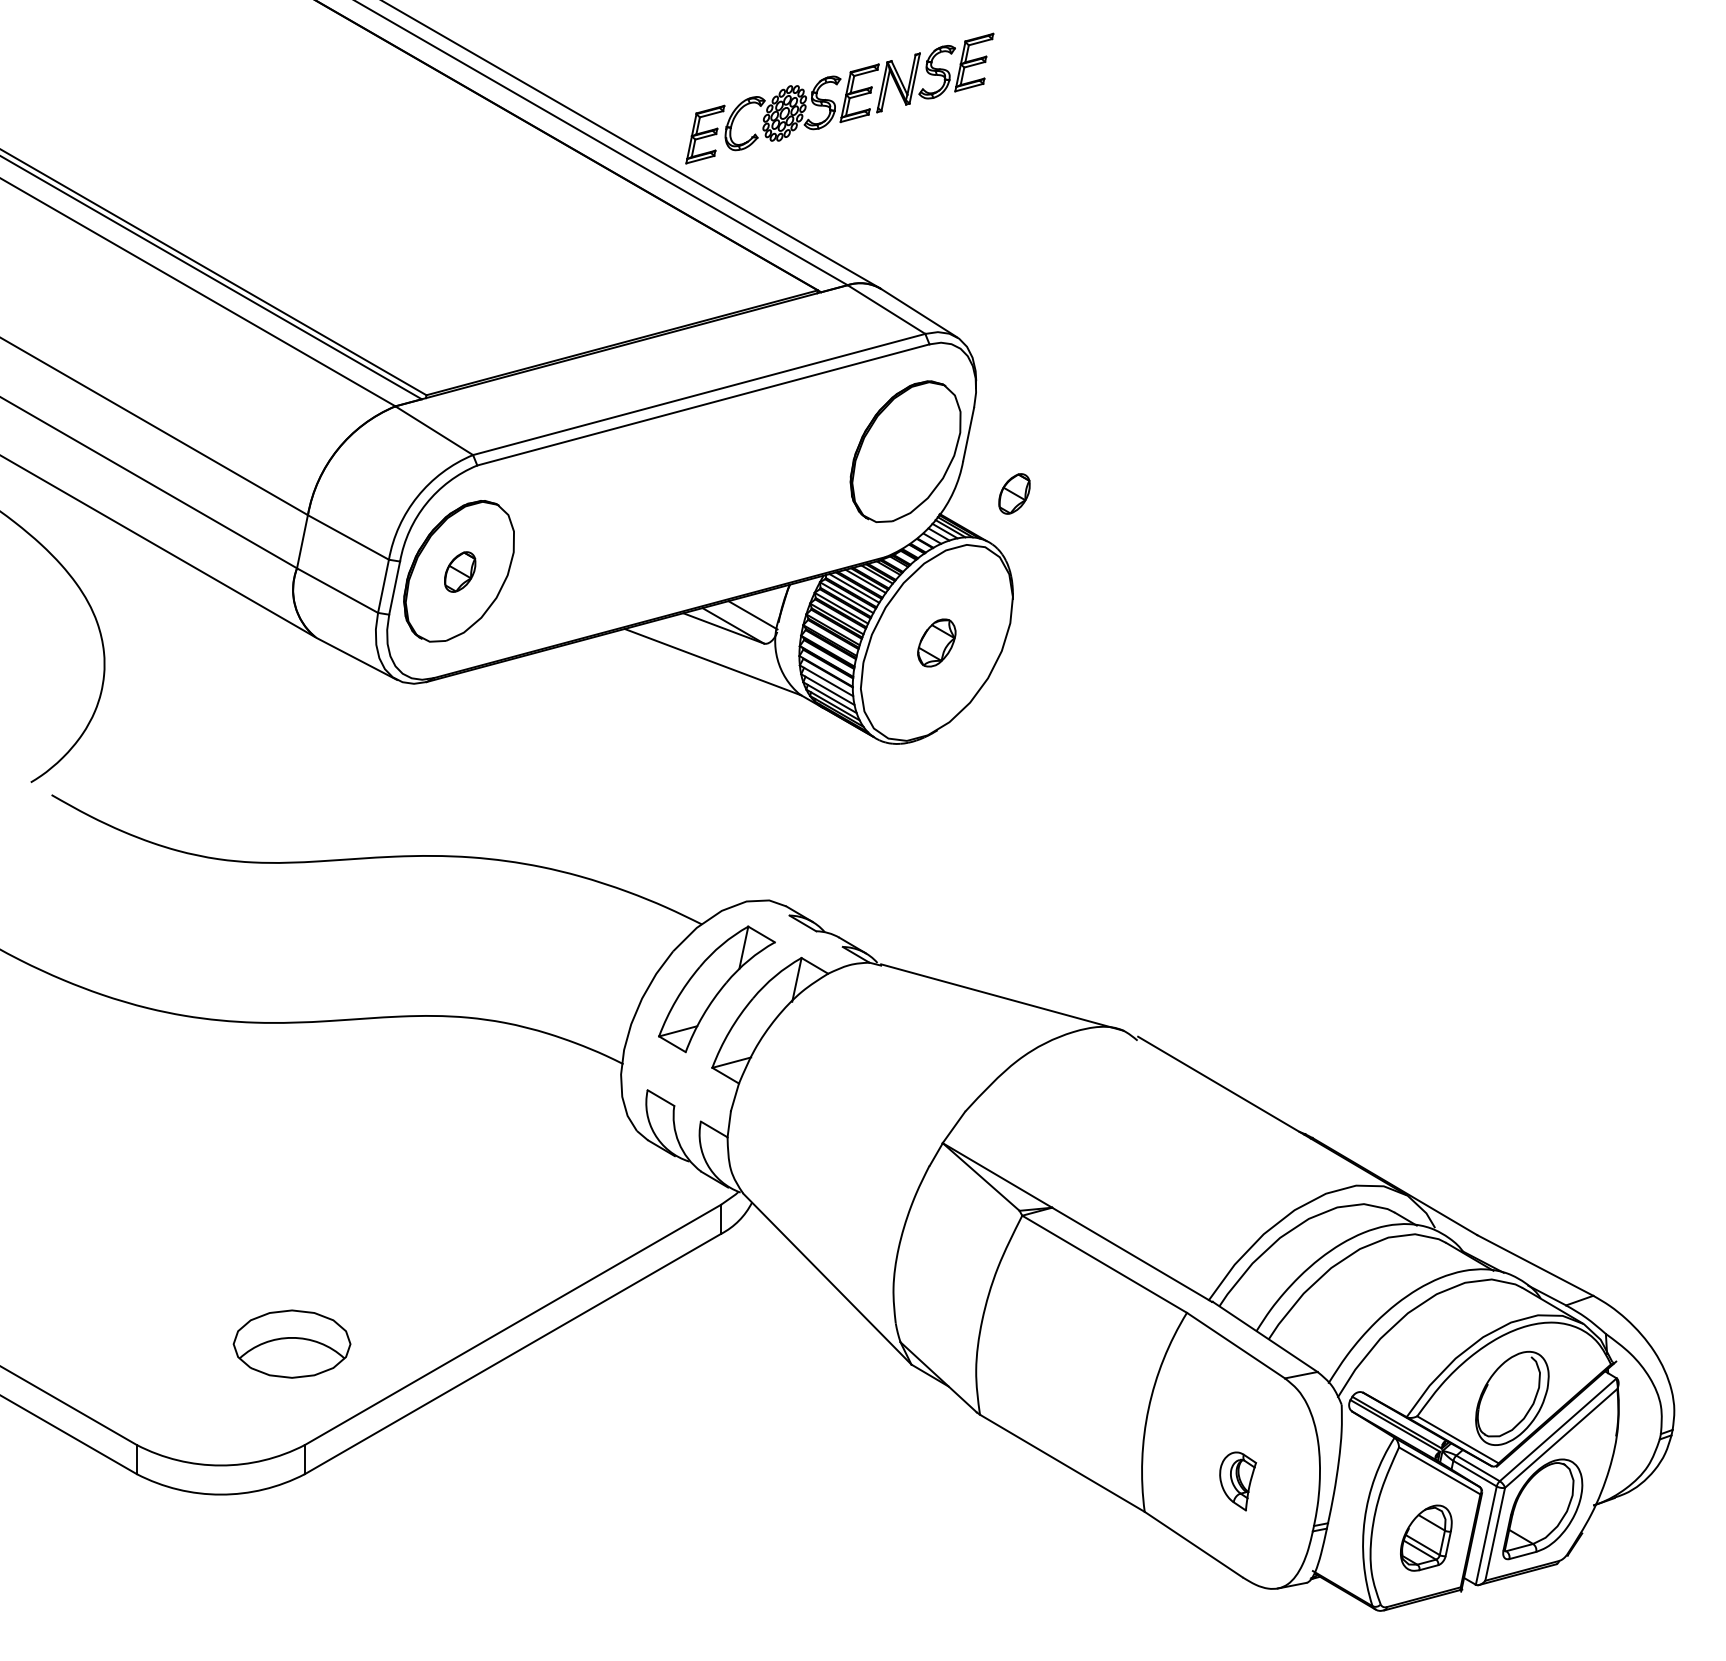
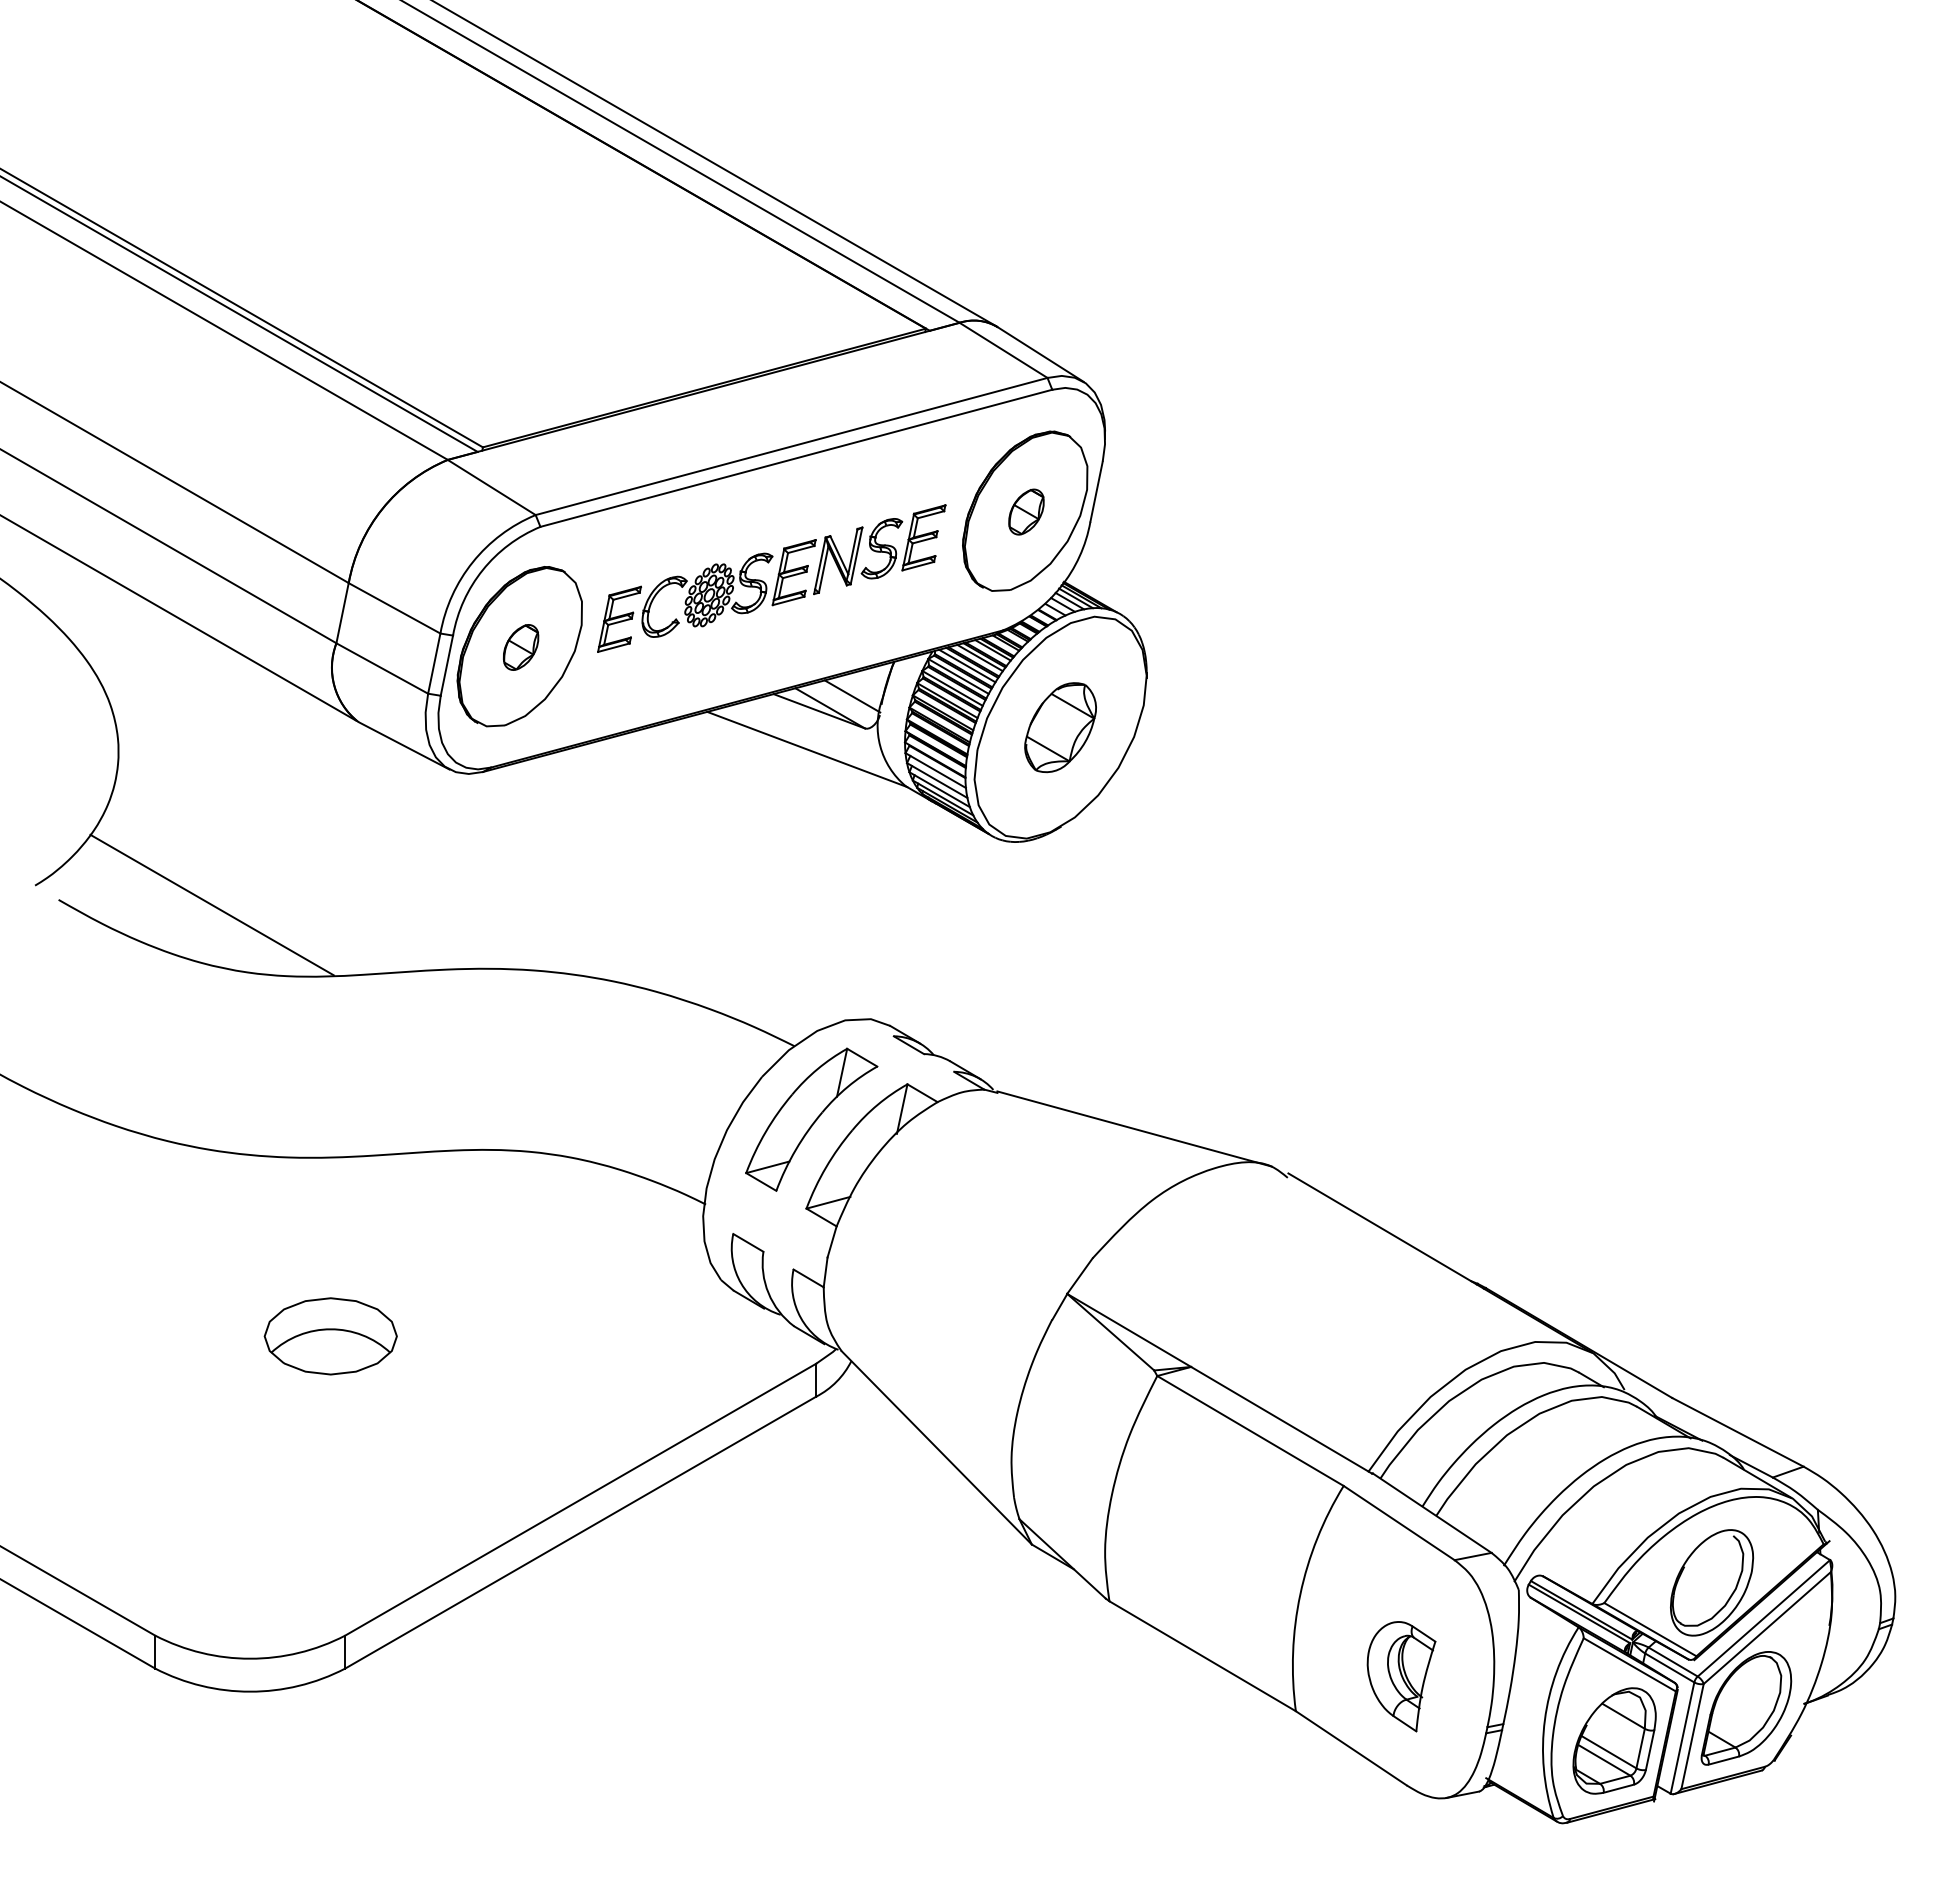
part: (839, 98) -> (771, 578), moved
part: (1014, 493) -> (1026, 511), moved
part: (936, 642) -> (1060, 727), size x1.67
line: (186, 799) -> (211, 904), added
part: (291, 1344) -> (330, 1336), moved
part: (1238, 1481) -> (1401, 1676), size x1.67
part: (1426, 1537) -> (1614, 1740), size x1.43

